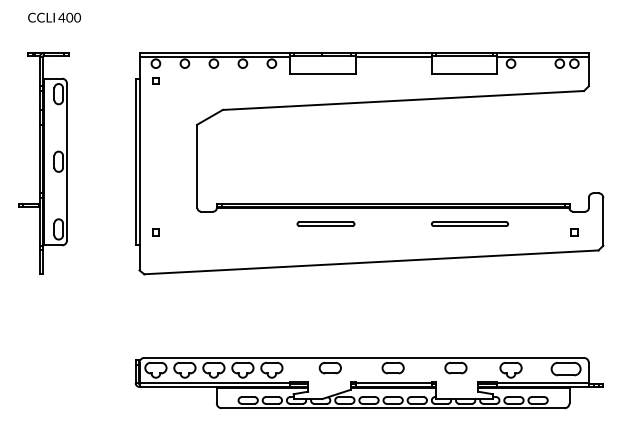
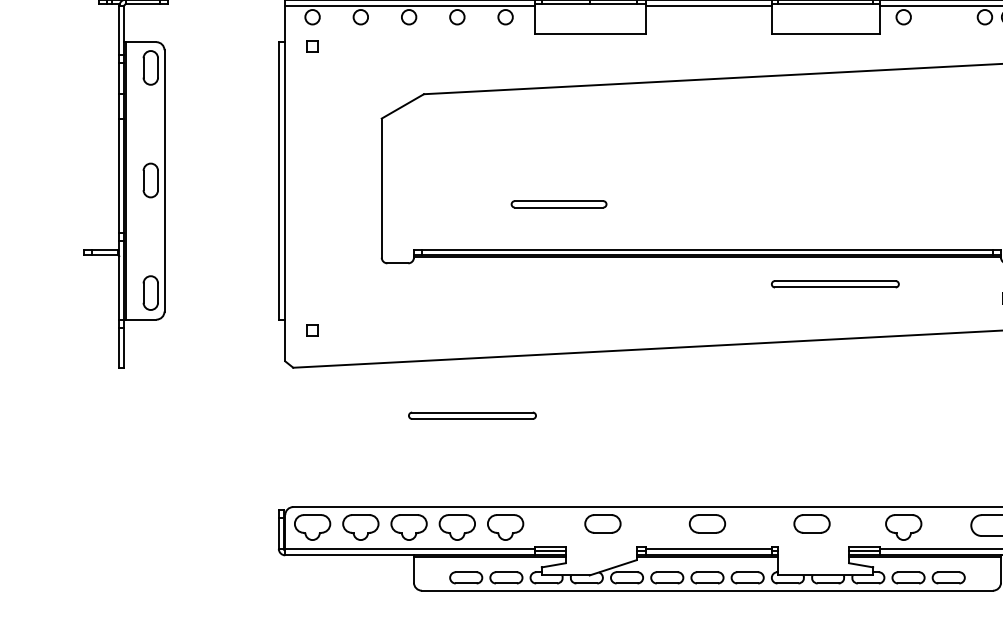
part: (325, 223) -> (558, 203), moved
part: (155, 232) -> (311, 329), moved
part: (251, 302) -> (471, 414), added

